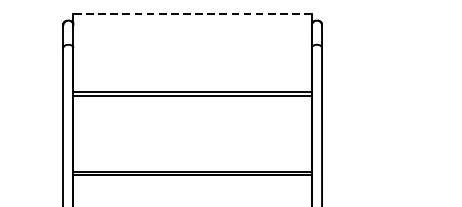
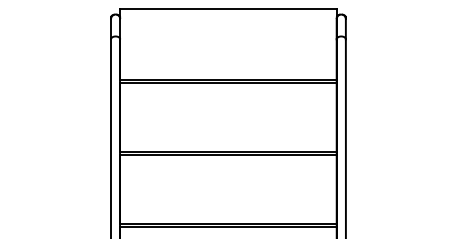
line: (191, 13) -> (227, 8), dashed -> solid

